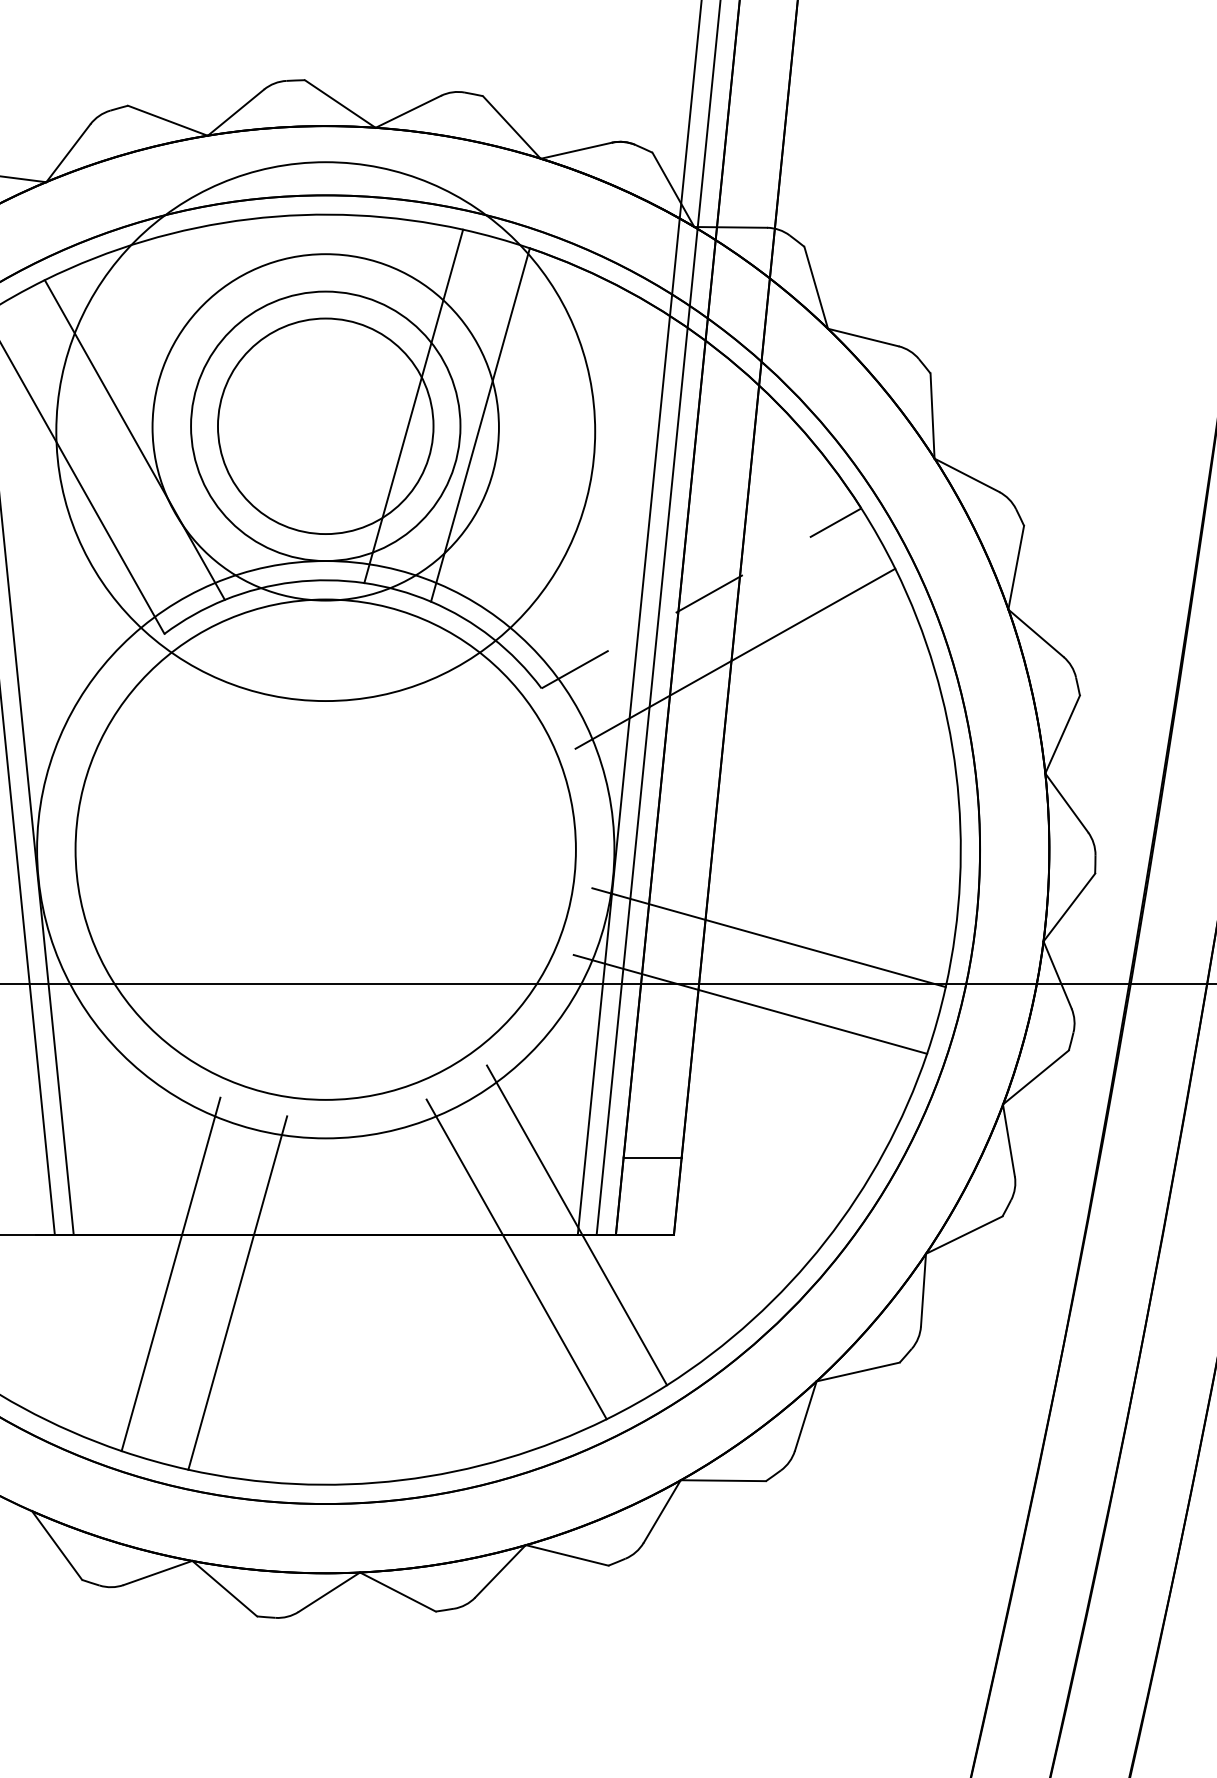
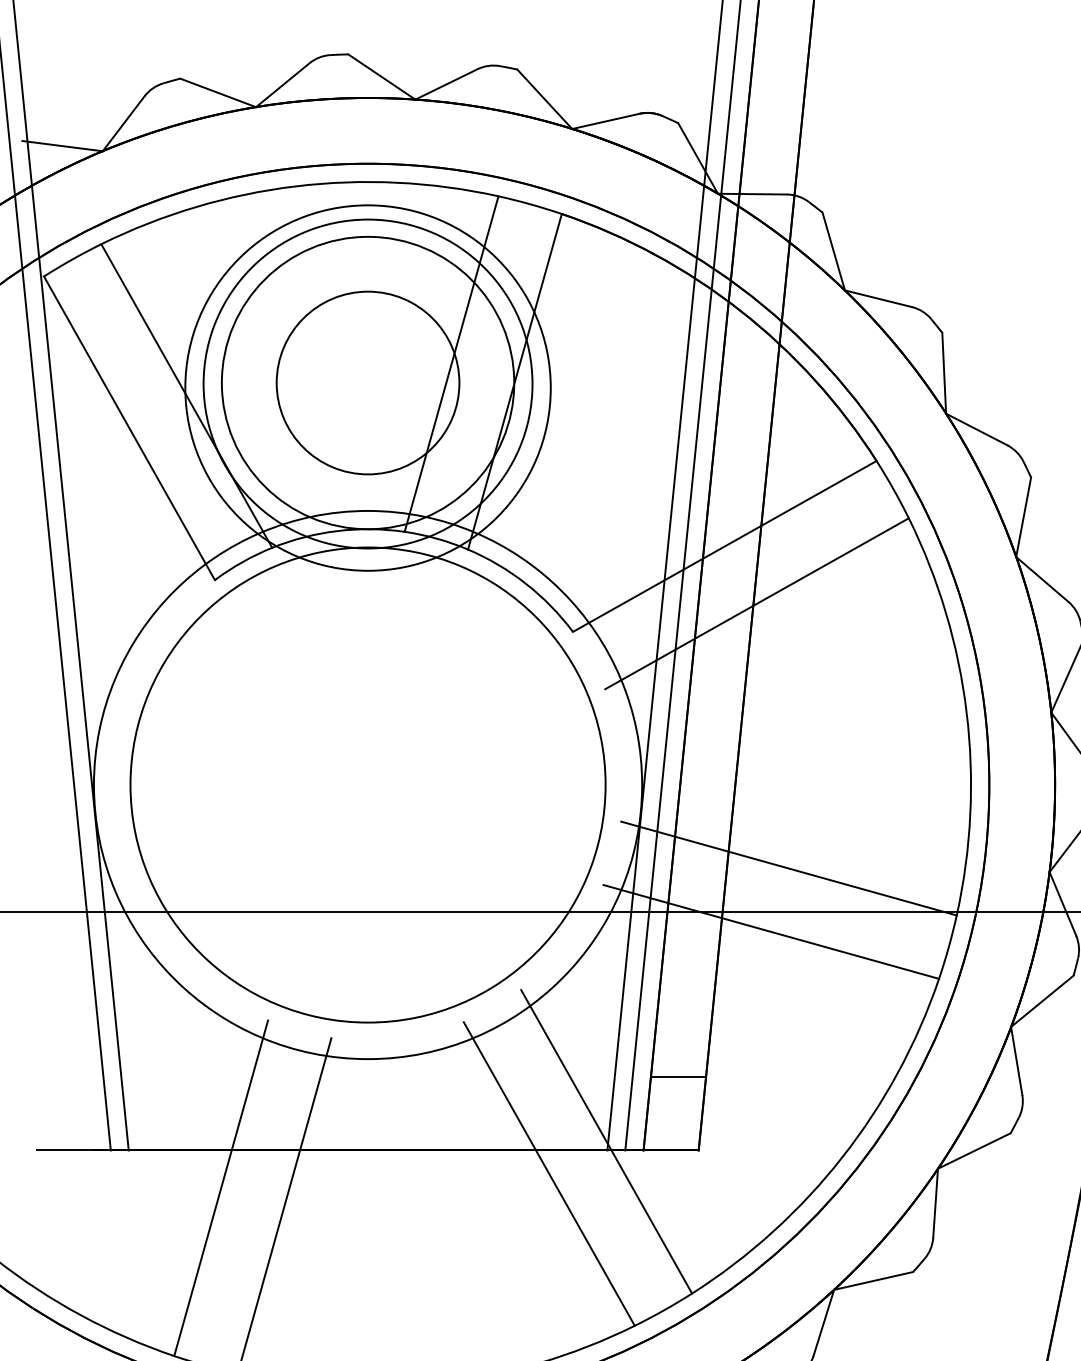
circle: (325, 426) -> (367, 383), size x0.71
circle: (325, 426) -> (367, 383), size x1.43
circle: (325, 431) -> (367, 387), size x0.71
line: (701, 598) -> (724, 546), dashed -> solid

